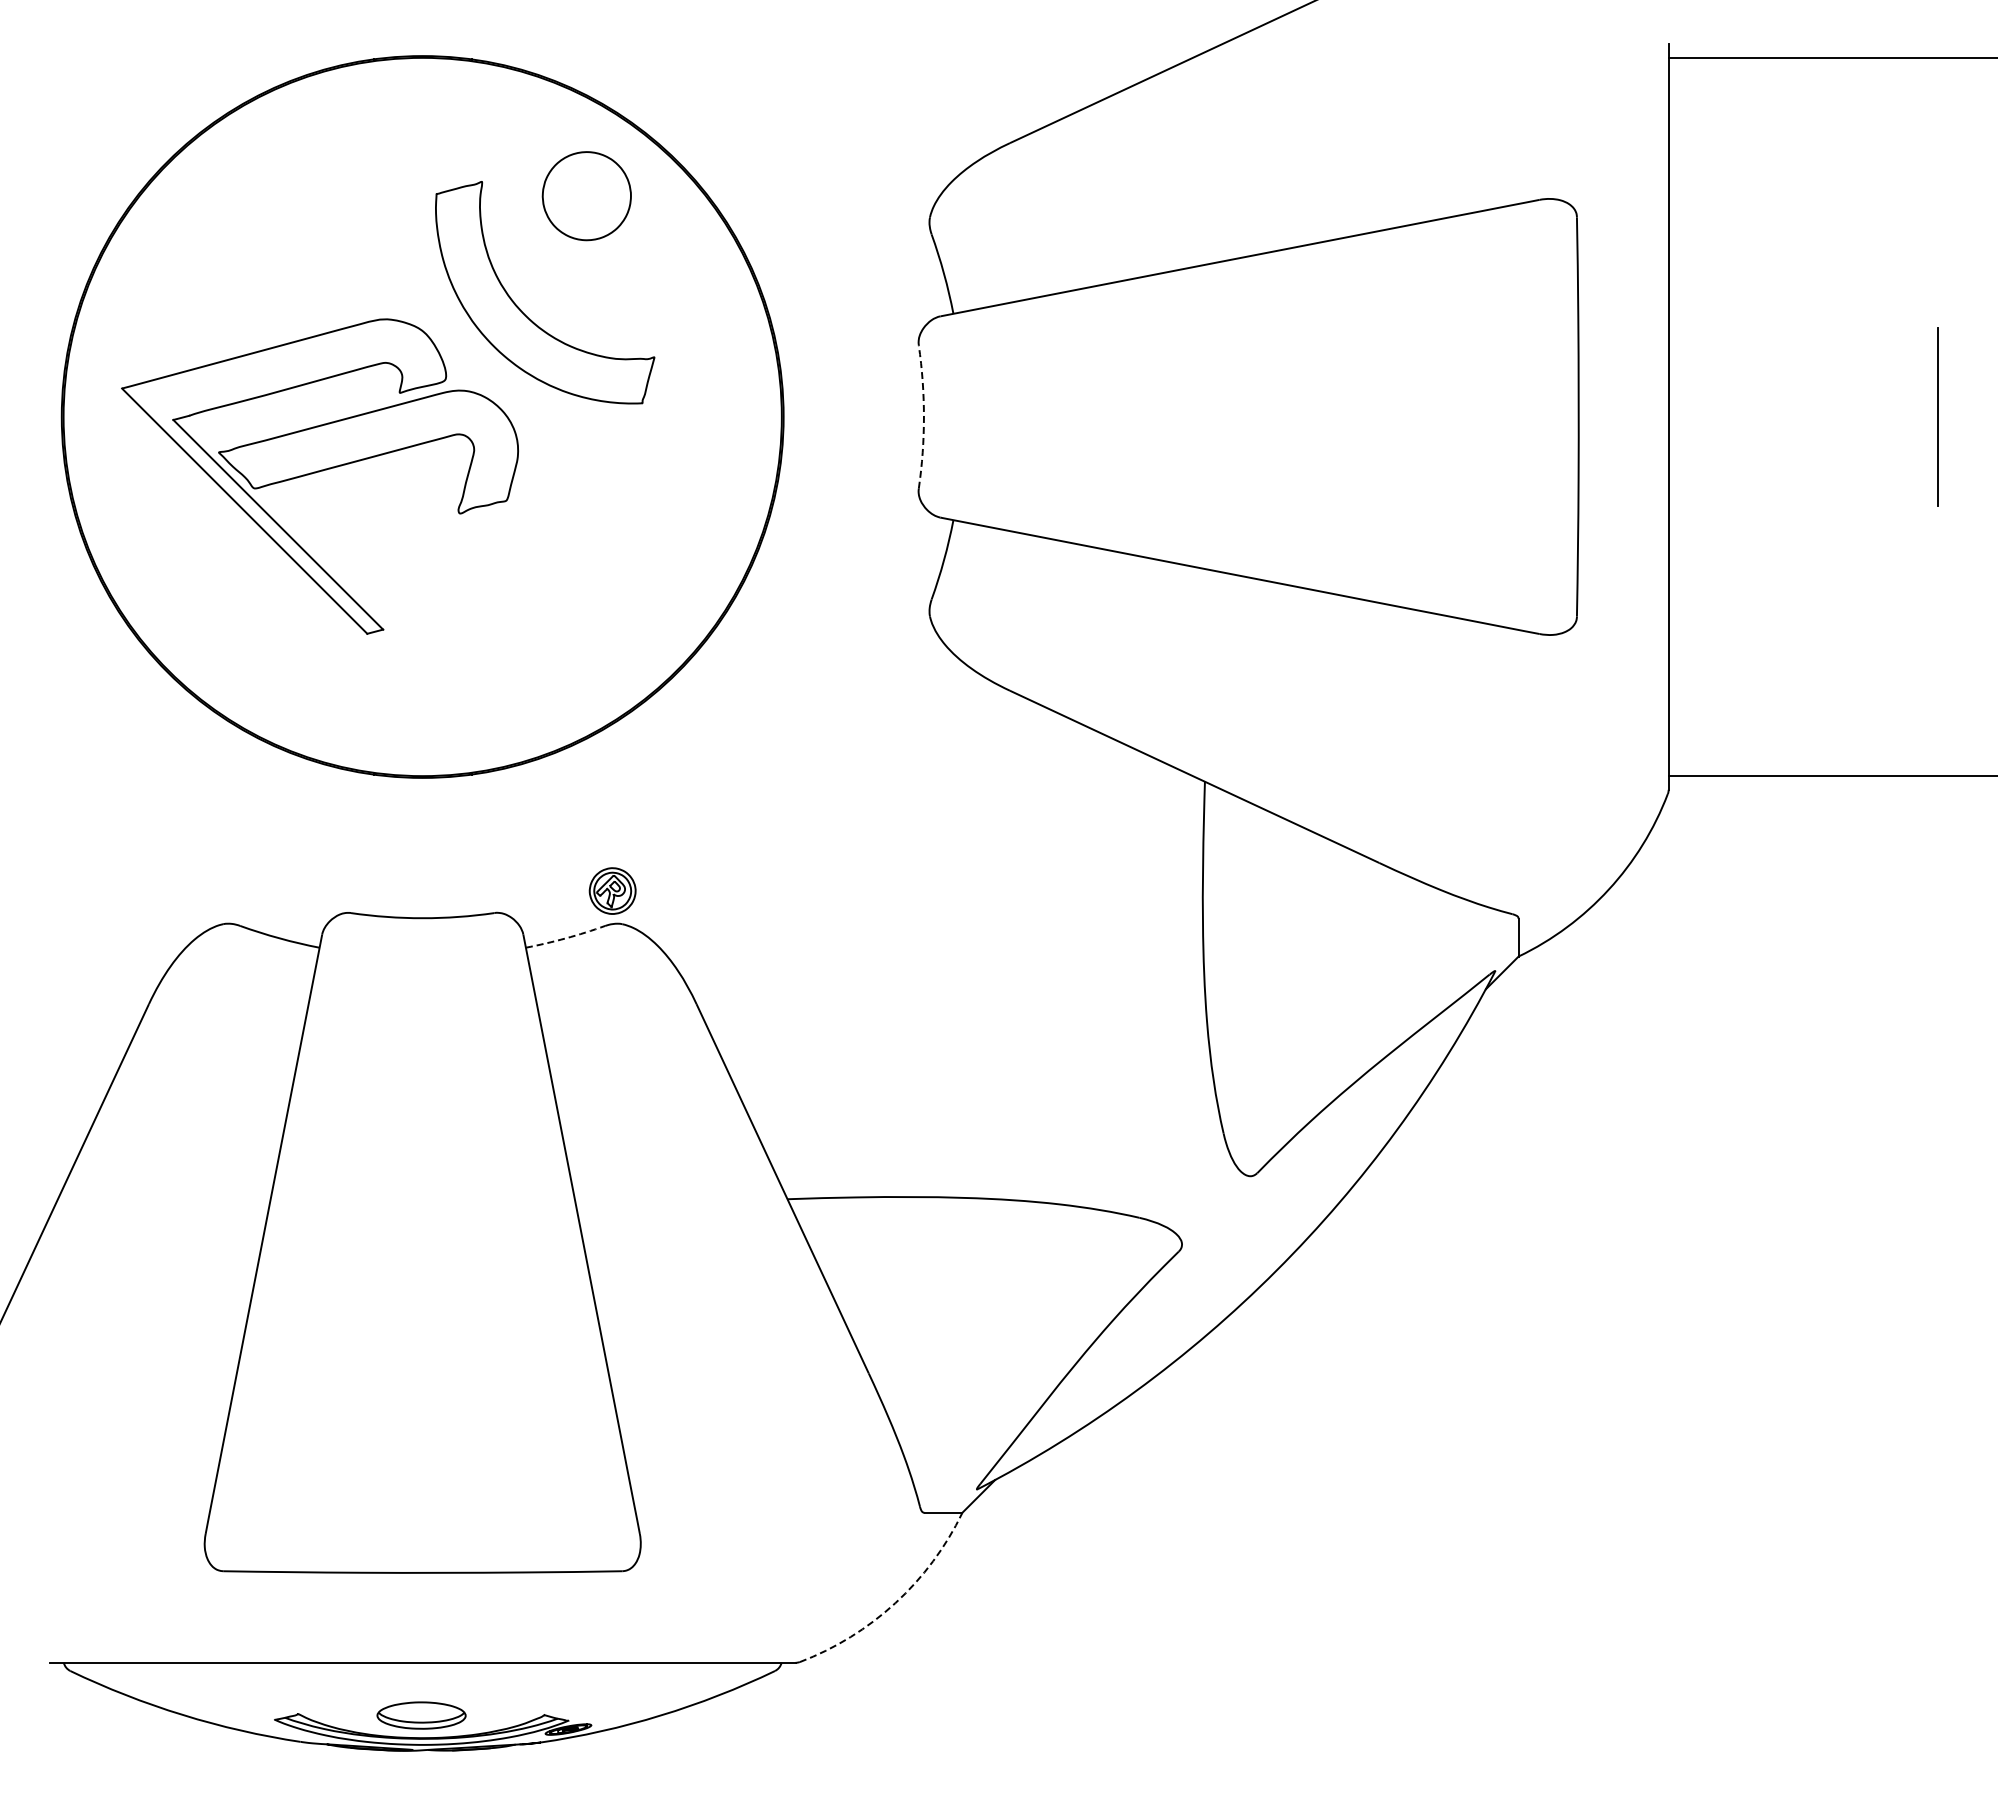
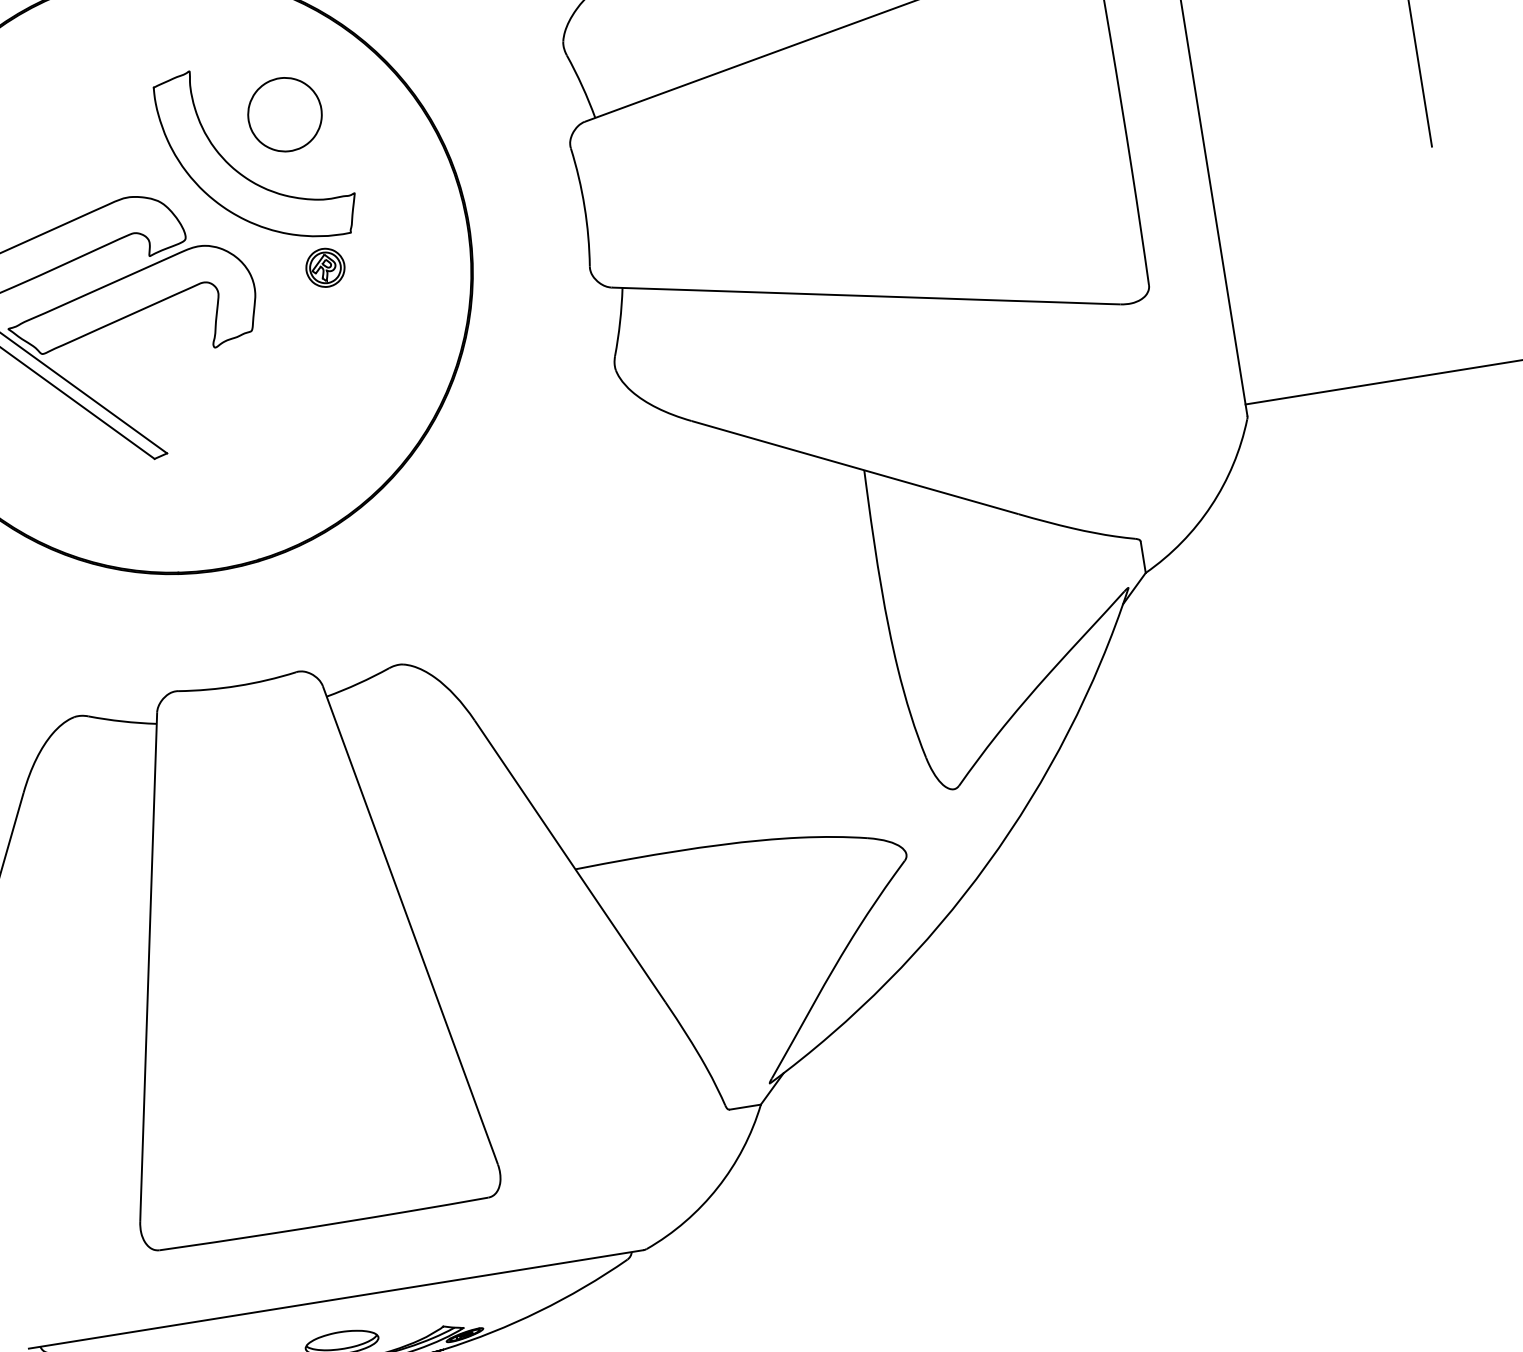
part: (586, 196) -> (284, 115), moved
arc: (923, 417) -> (584, 207), dashed -> solid
part: (612, 890) -> (325, 267), moved
arc: (565, 938) -> (358, 683), dashed -> solid
arc: (895, 1603) -> (717, 1188), dashed -> solid

